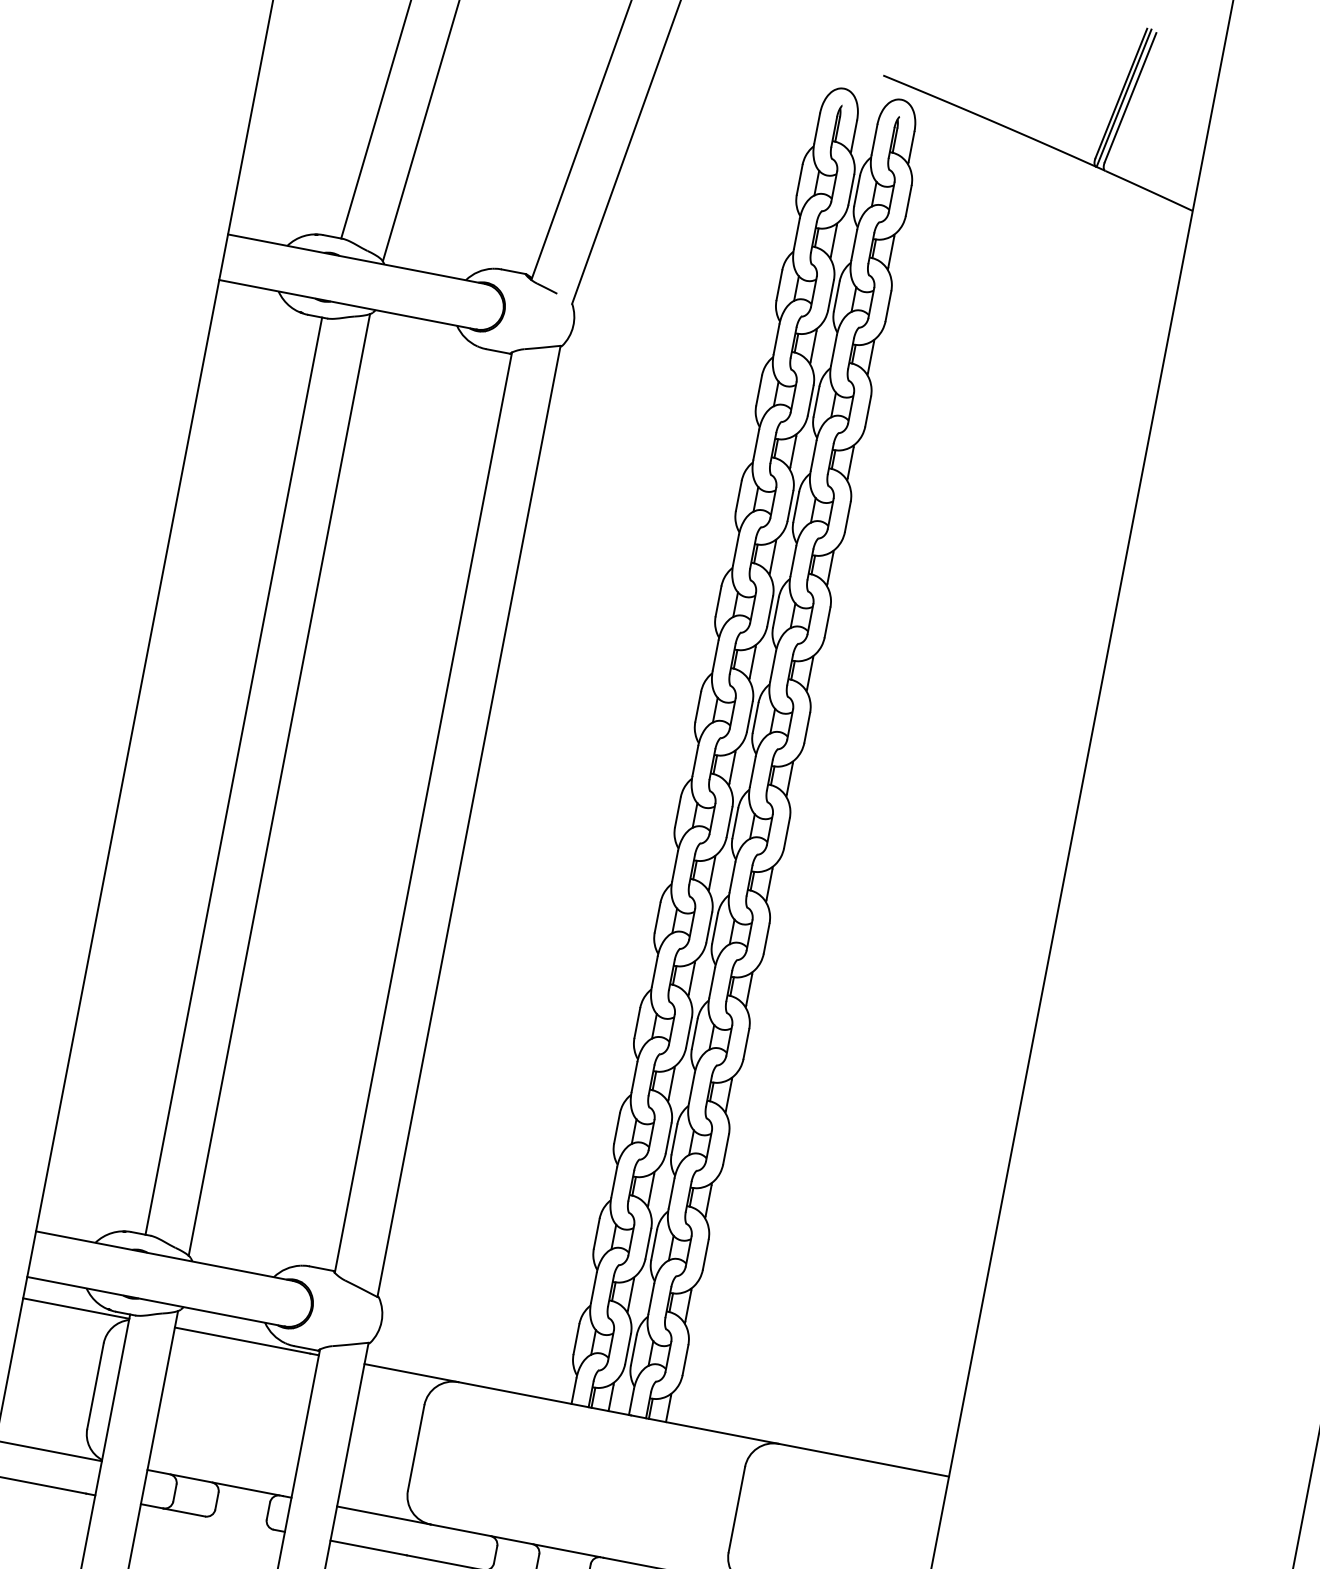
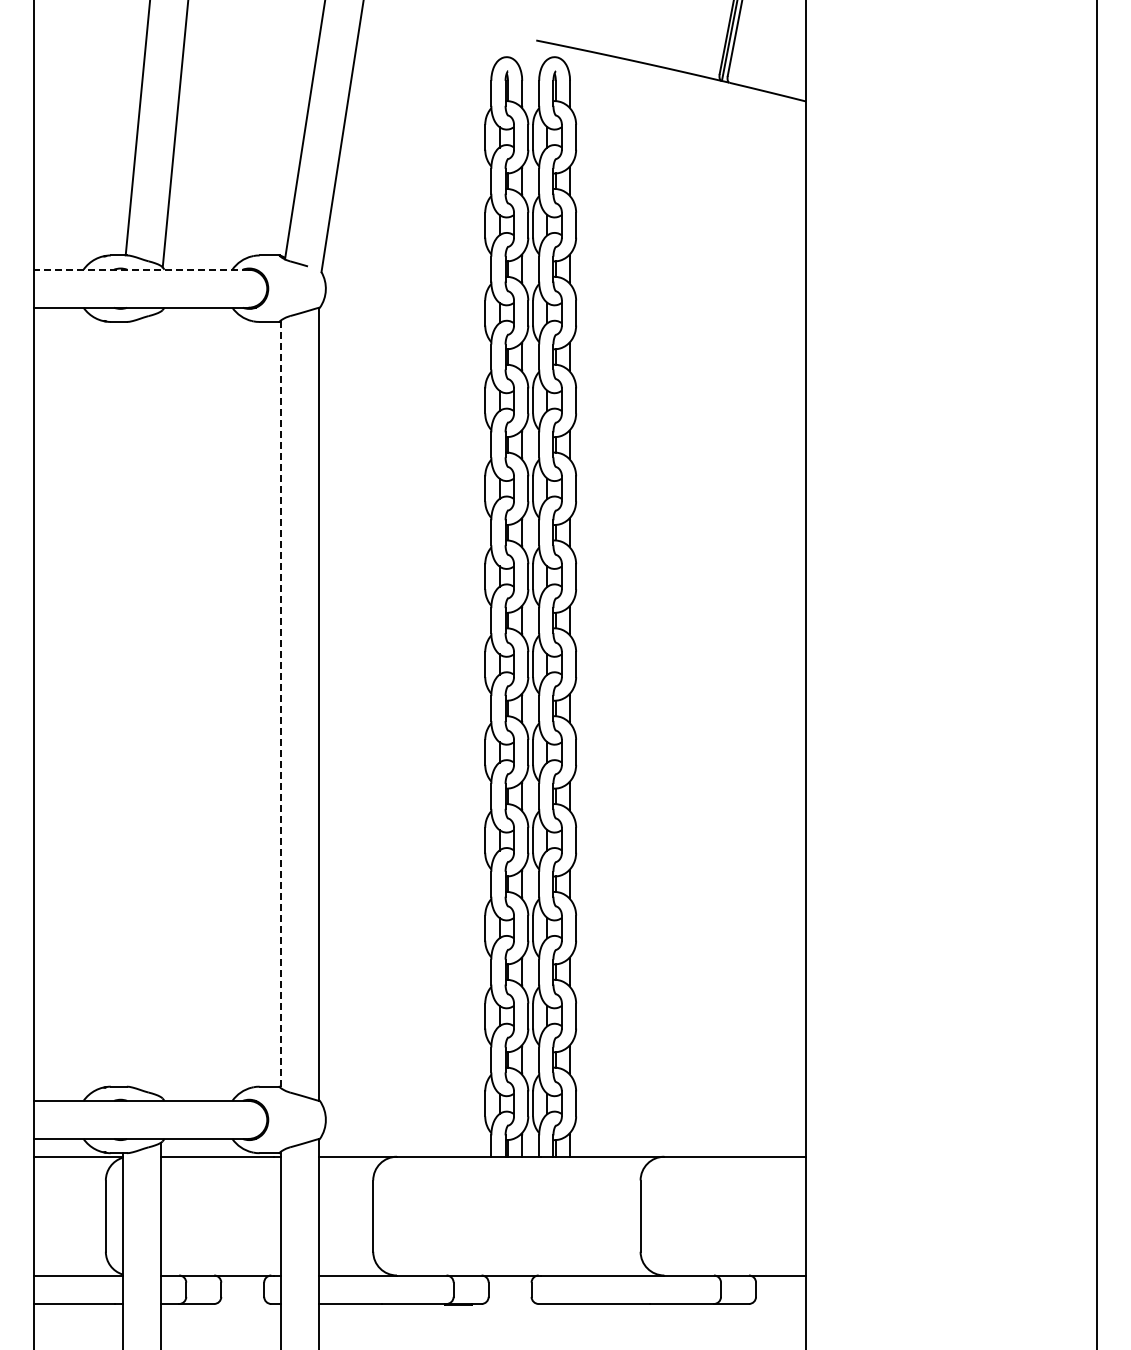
line: (355, 258) -> (140, 269), solid -> dashed
line: (233, 775) -> (122, 703), removed
line: (279, 783) -> (160, 703), removed
line: (423, 812) -> (280, 704), solid -> dashed

